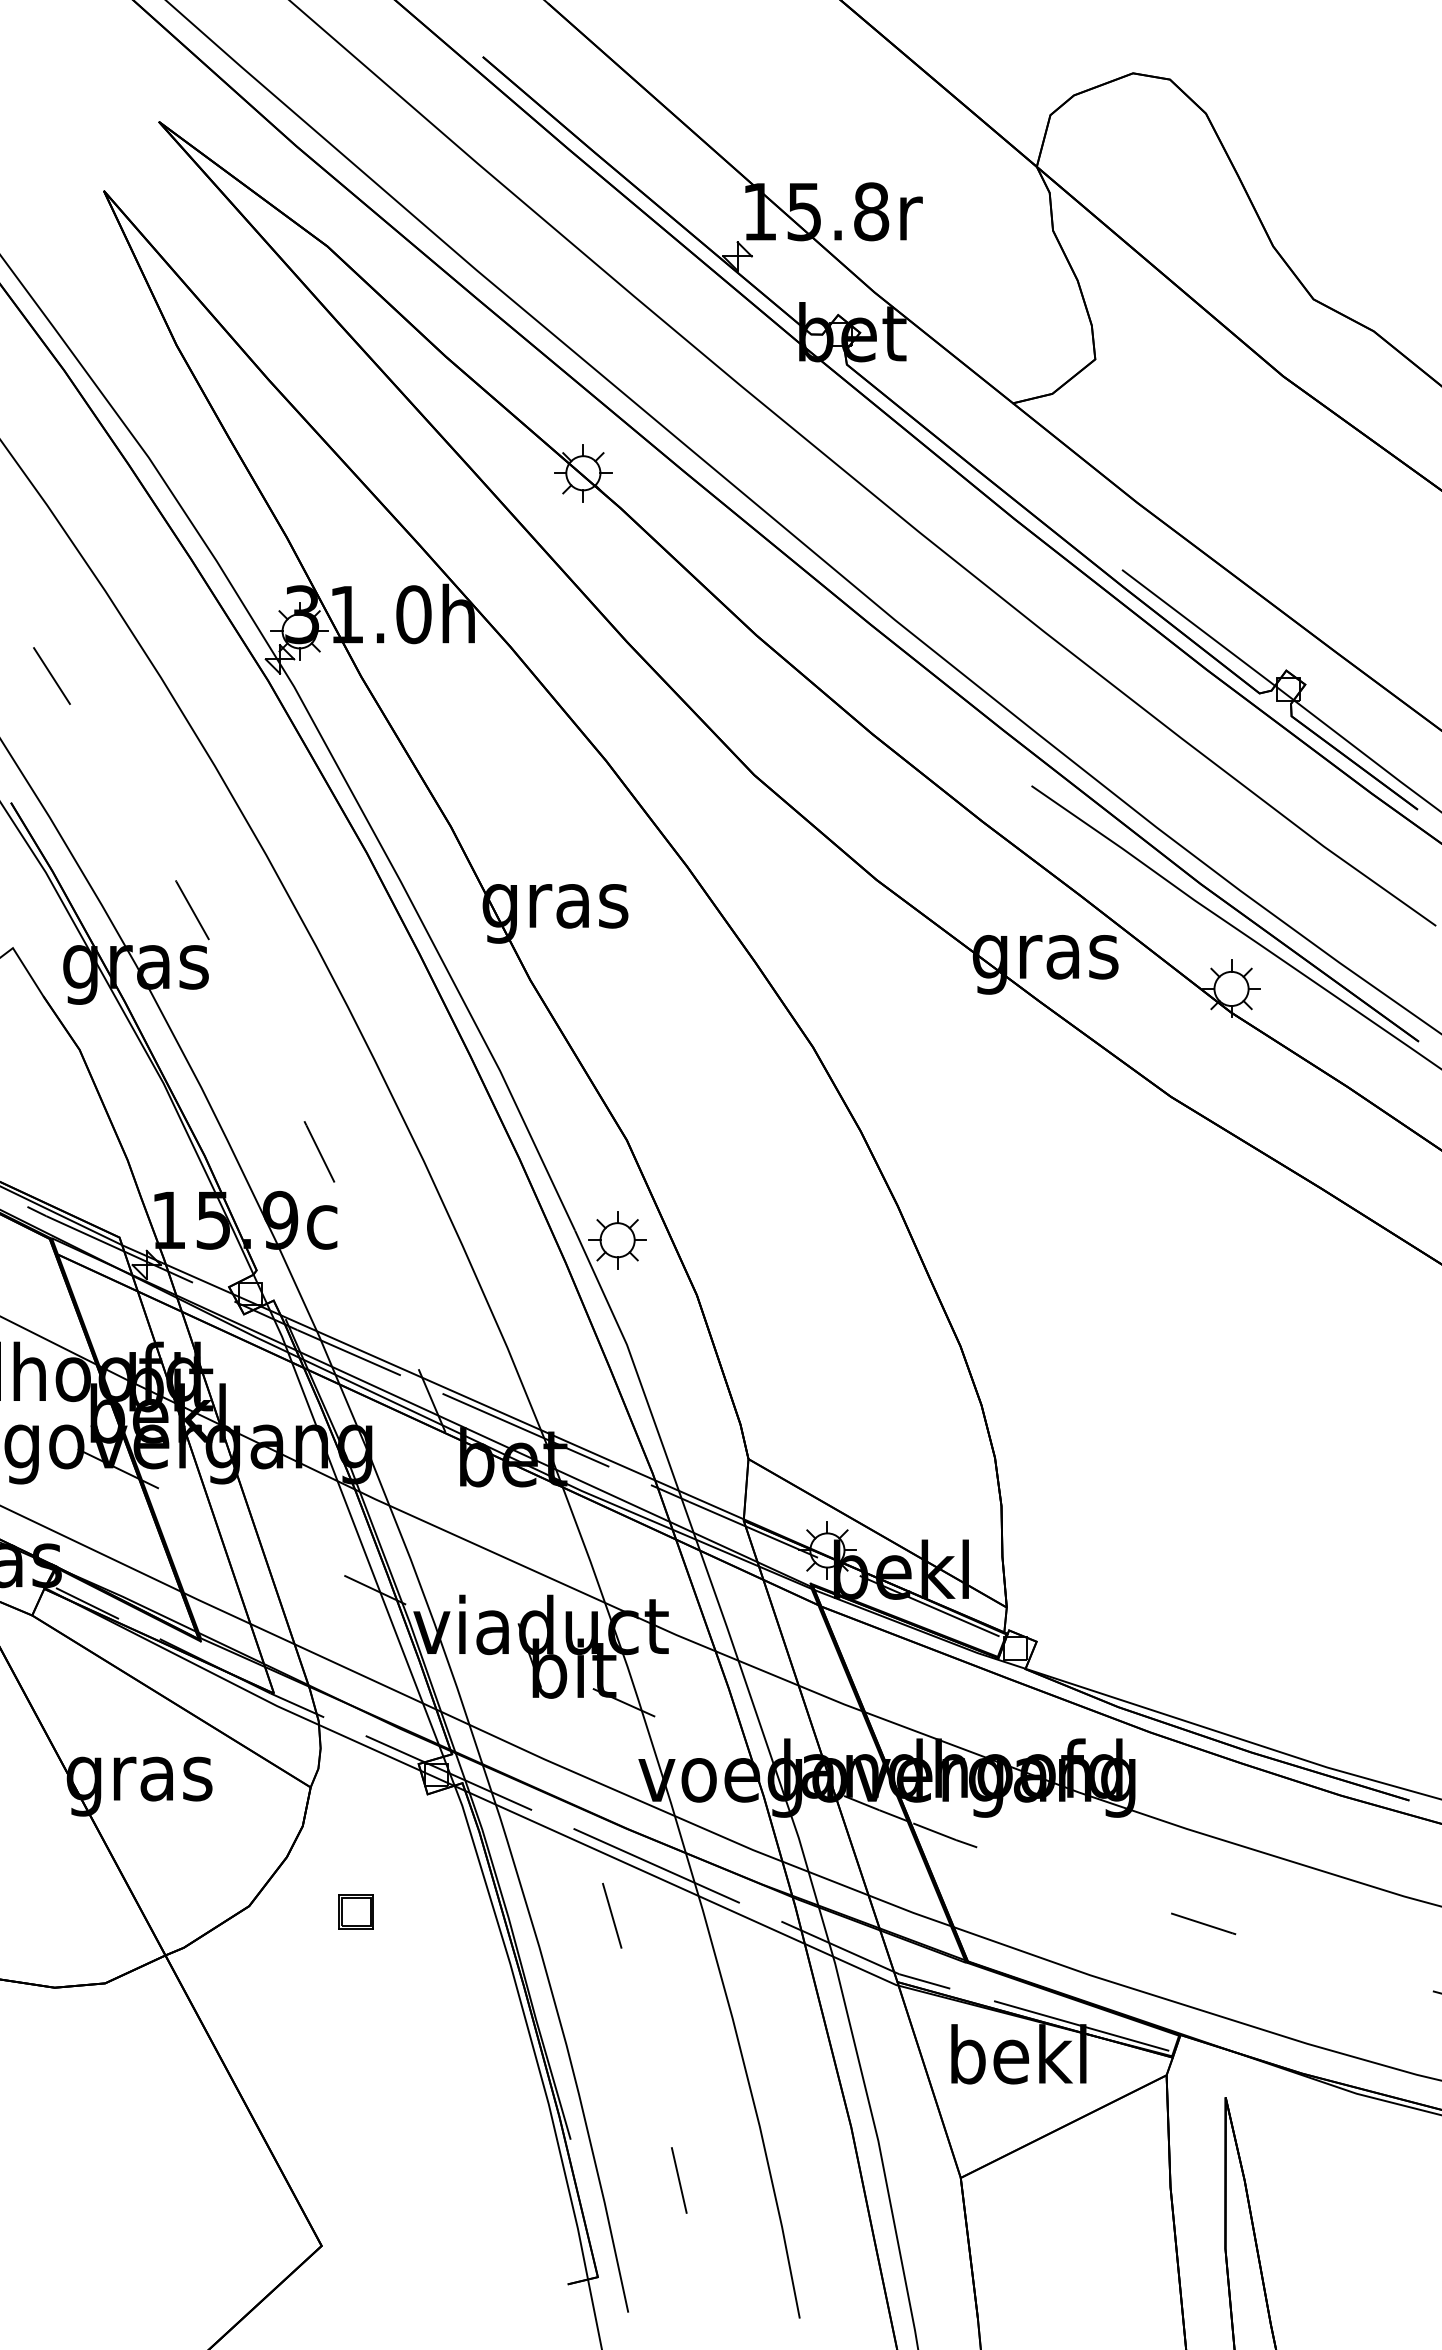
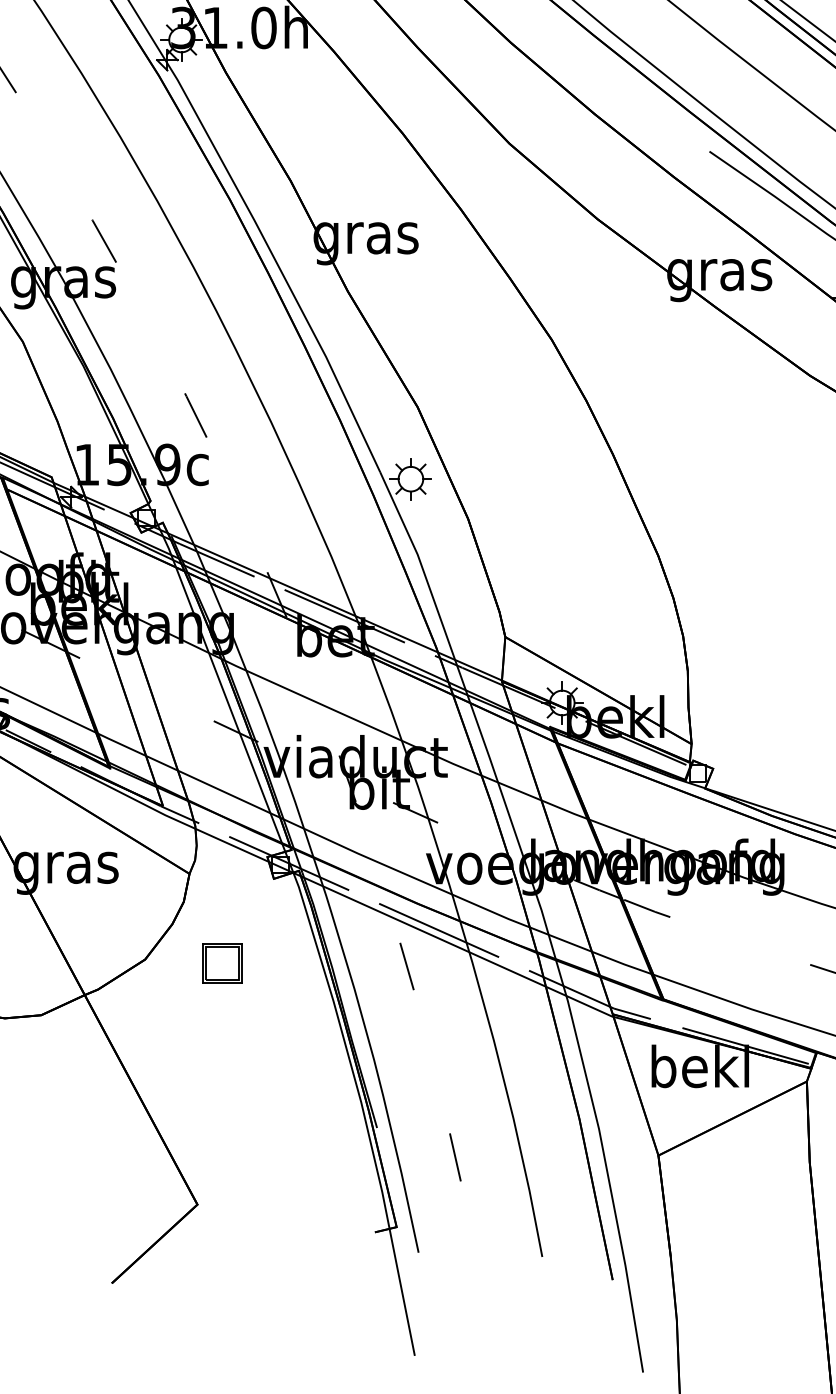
part: (355, 1911) -> (221, 963), size x1.6

